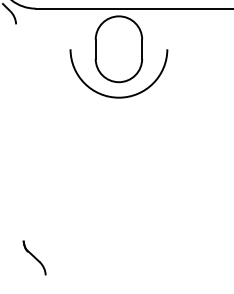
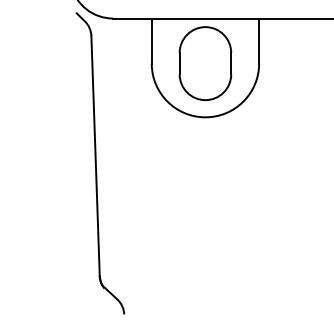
line: (70, 28) -> (151, 40), added
line: (167, 28) -> (259, 40), added
line: (19, 132) -> (95, 155), added

